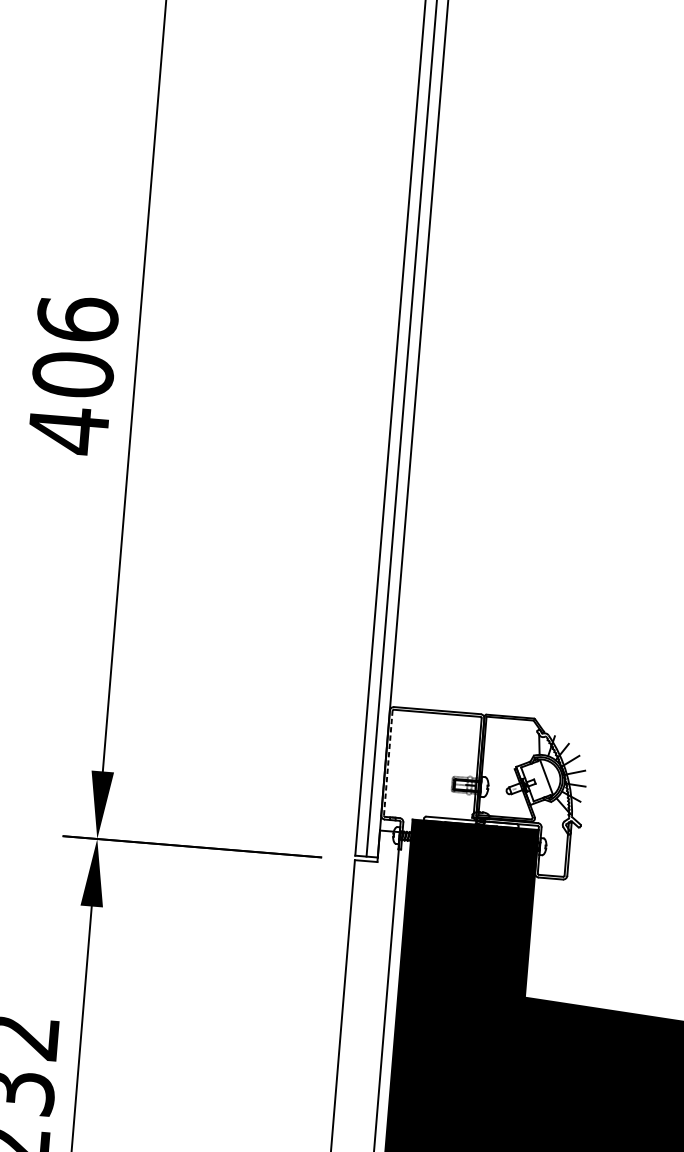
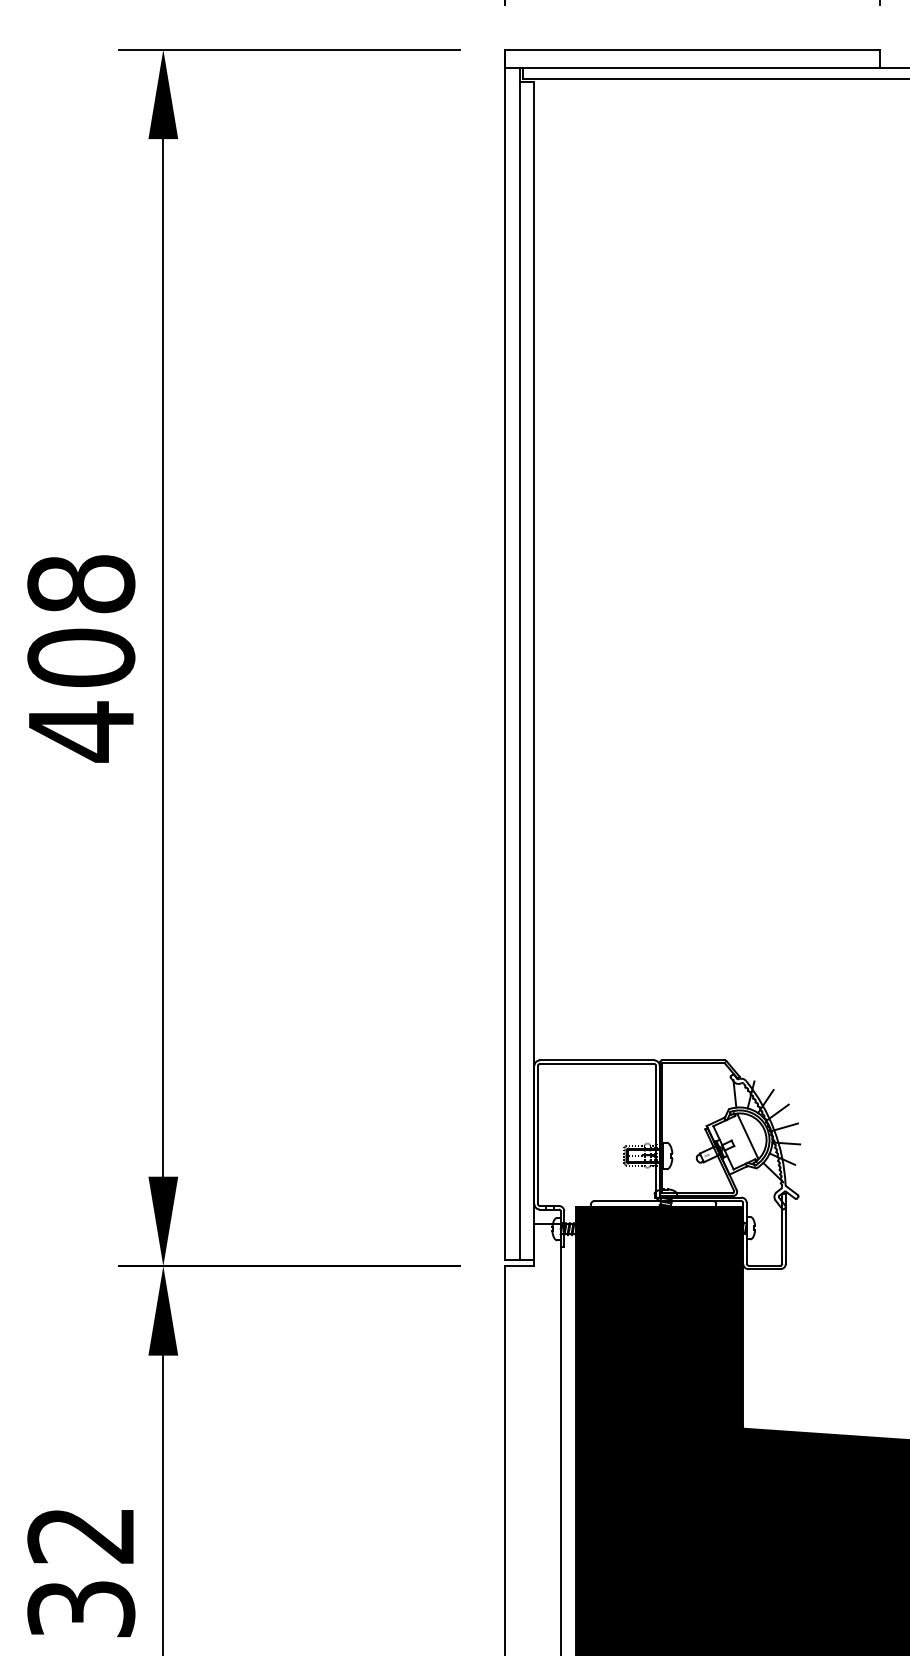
text: (77, 318) -> (81, 583), 406 -> 408
line: (388, 762) -> (538, 1134), dashed -> solid

